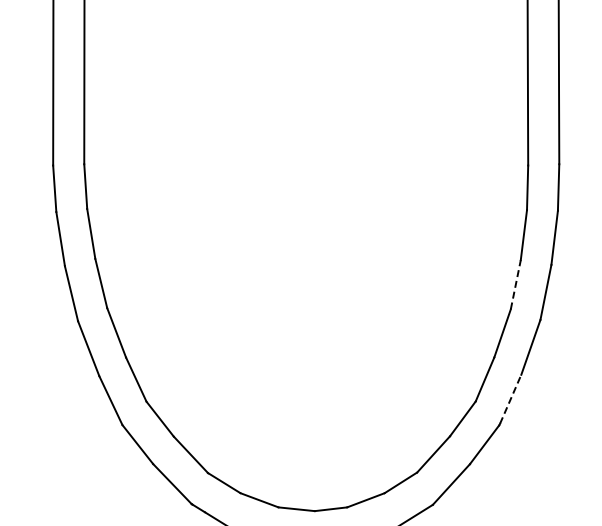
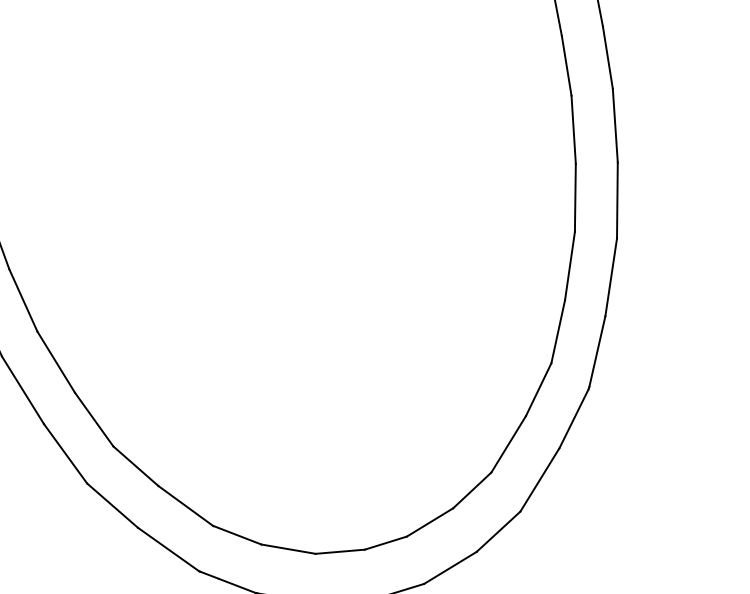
line: (515, 284) -> (574, 197), dashed -> solid
line: (510, 399) -> (597, 351), dashed -> solid

